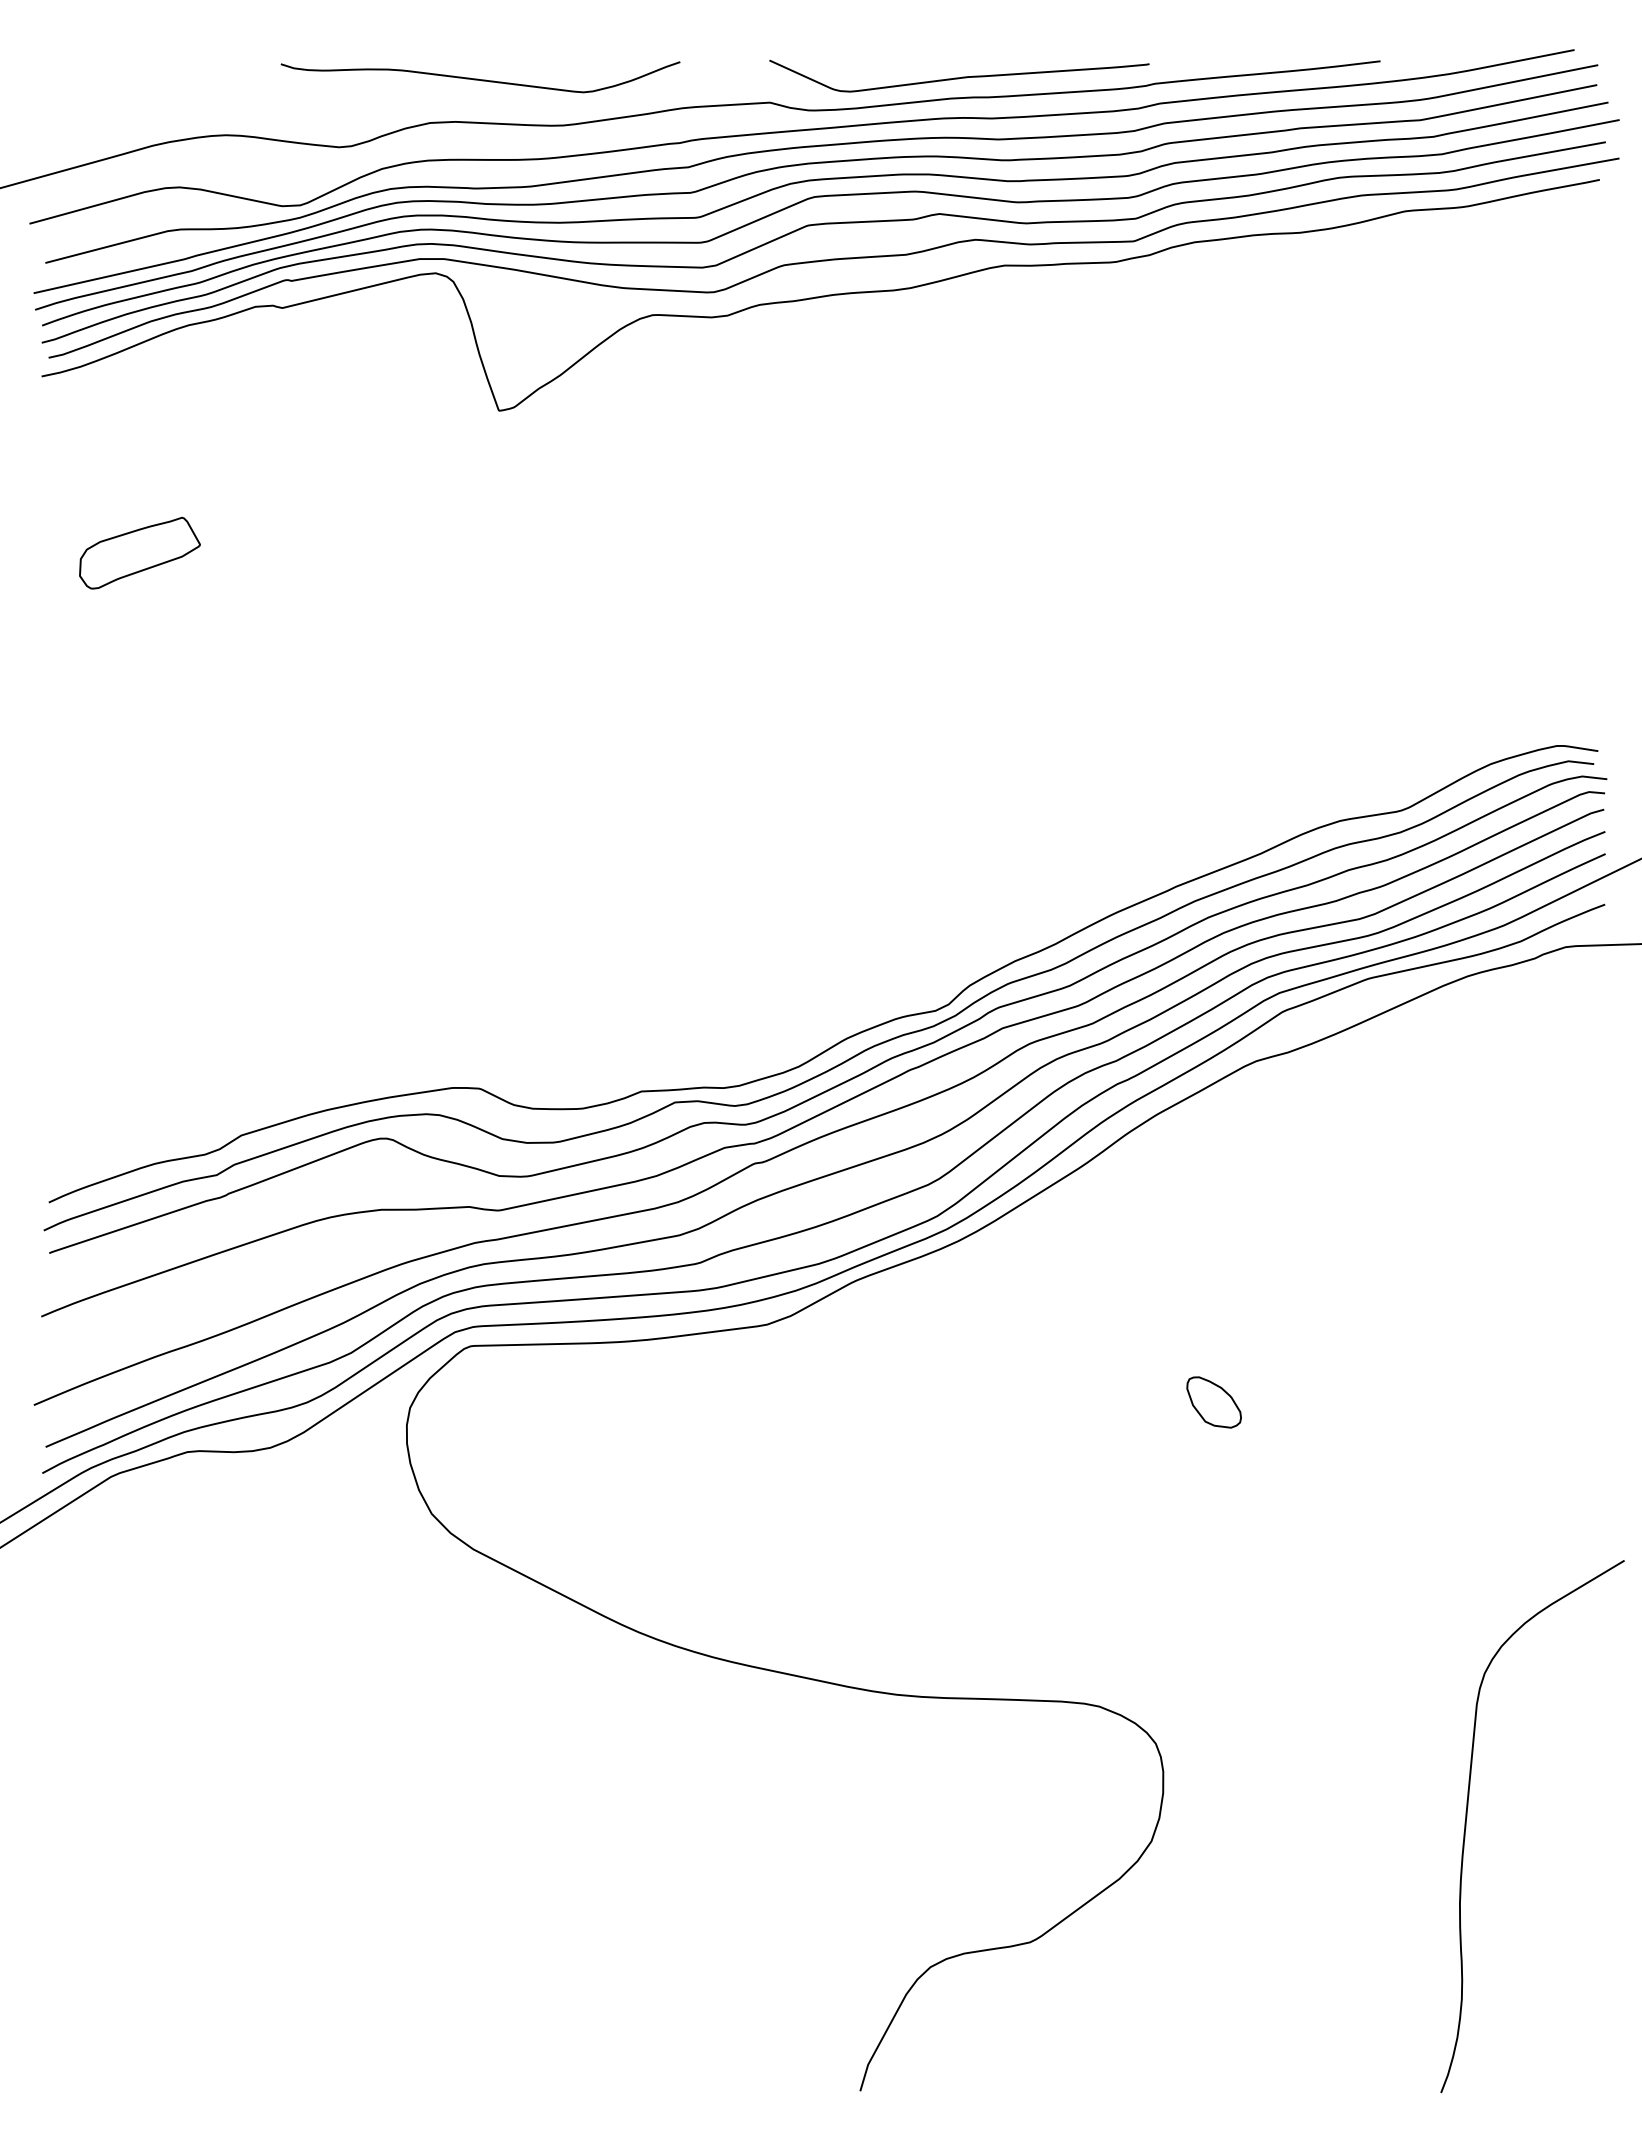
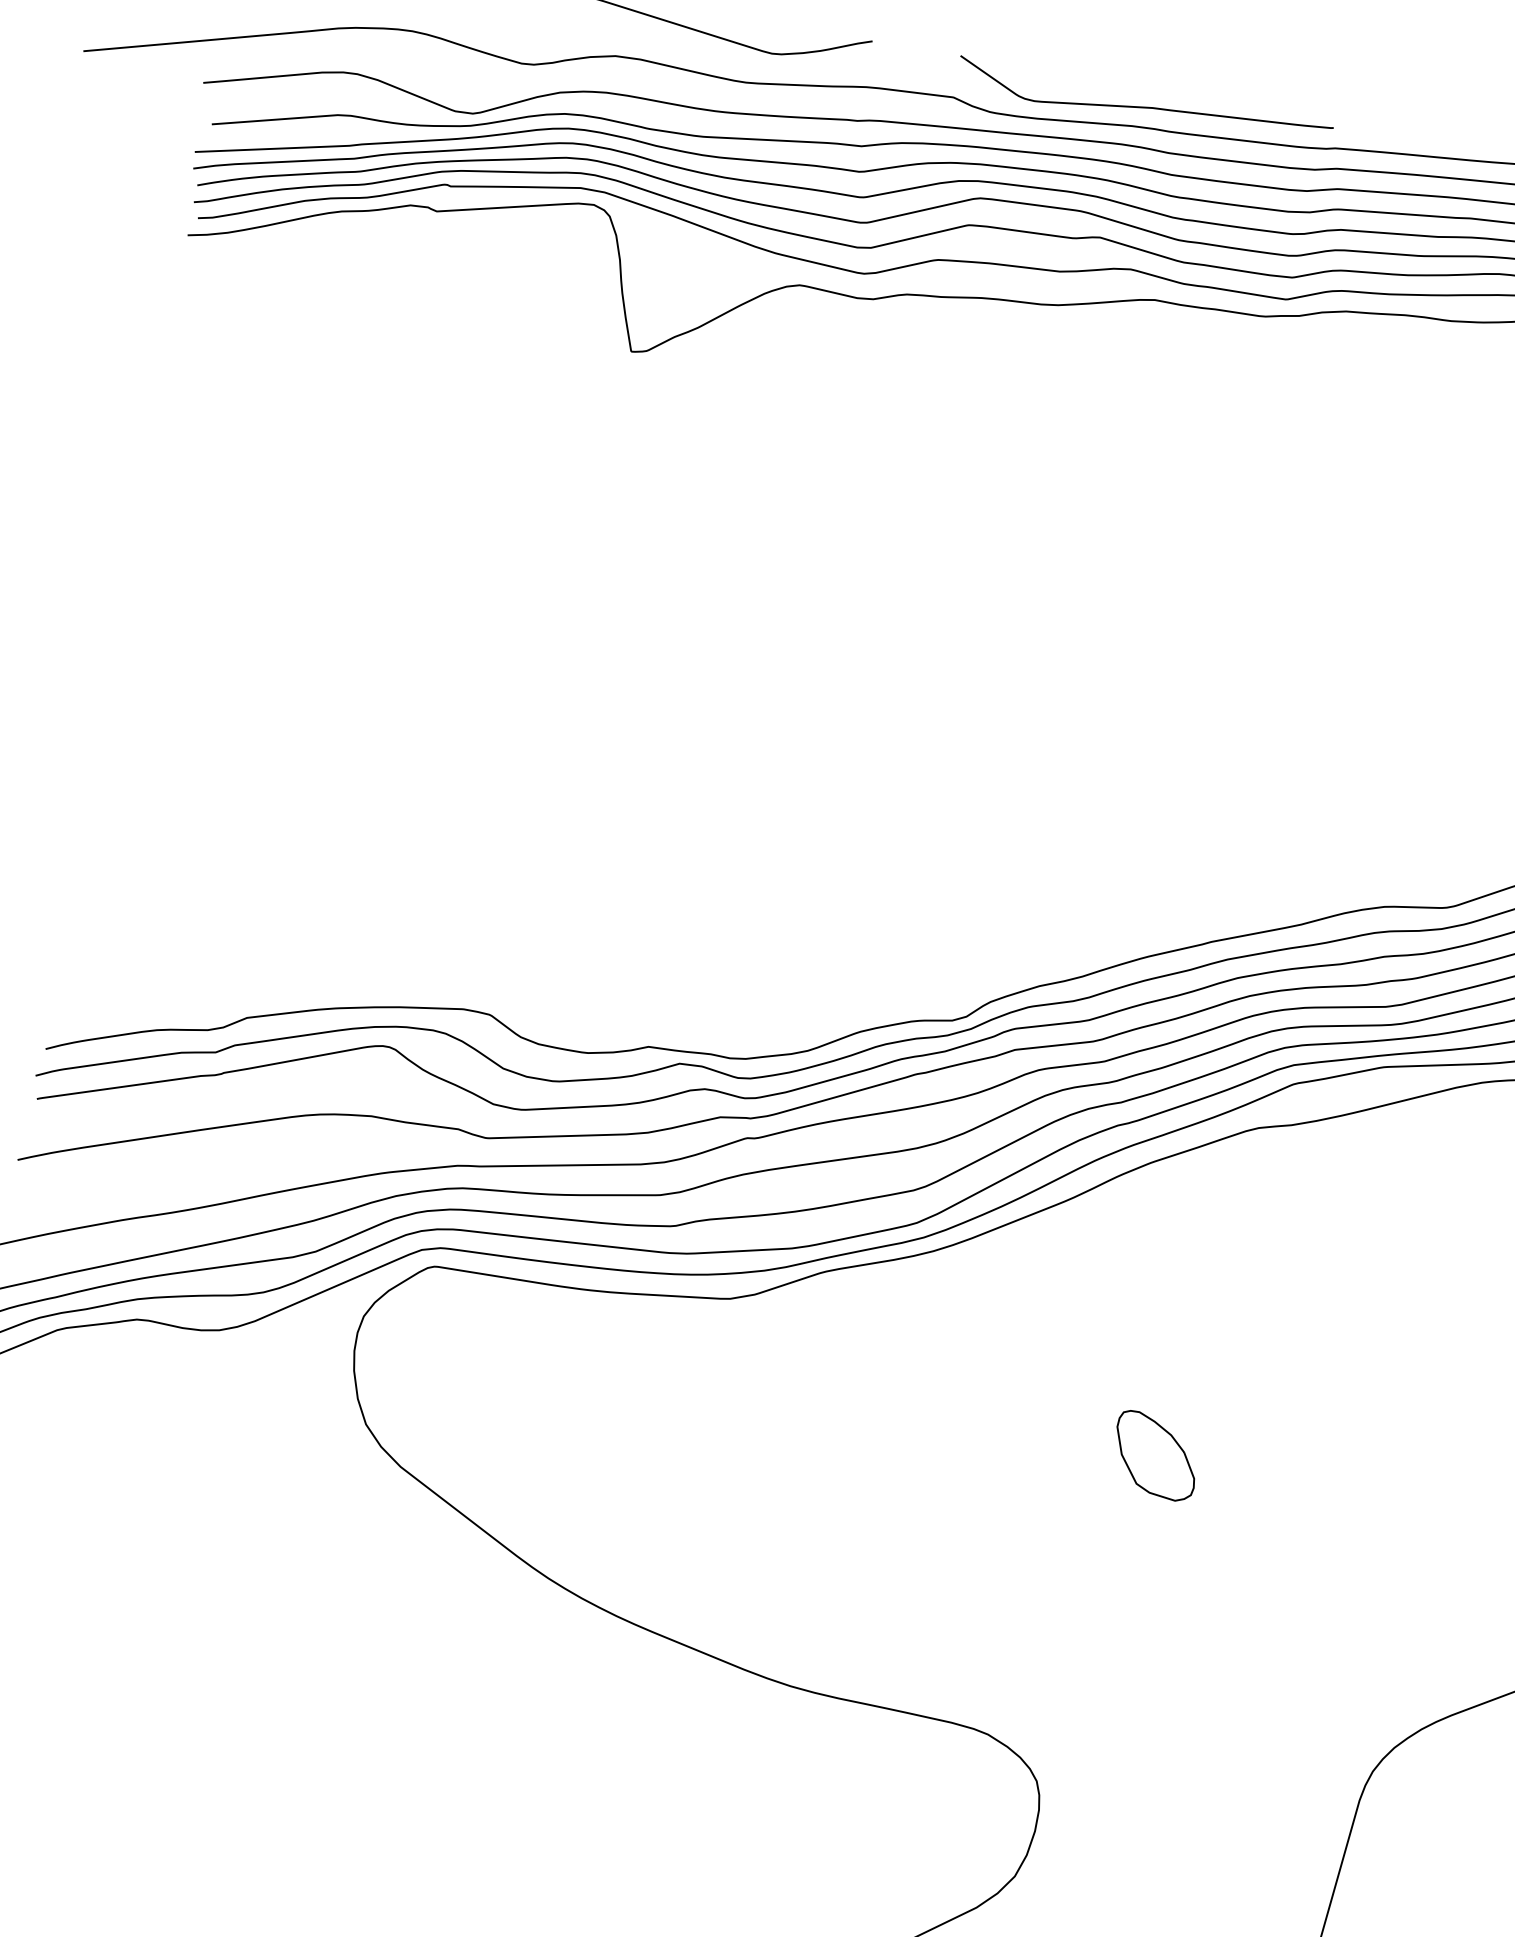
part: (139, 552) -> (252, 426), removed
part: (1213, 1402) -> (1155, 1455), size x1.6

